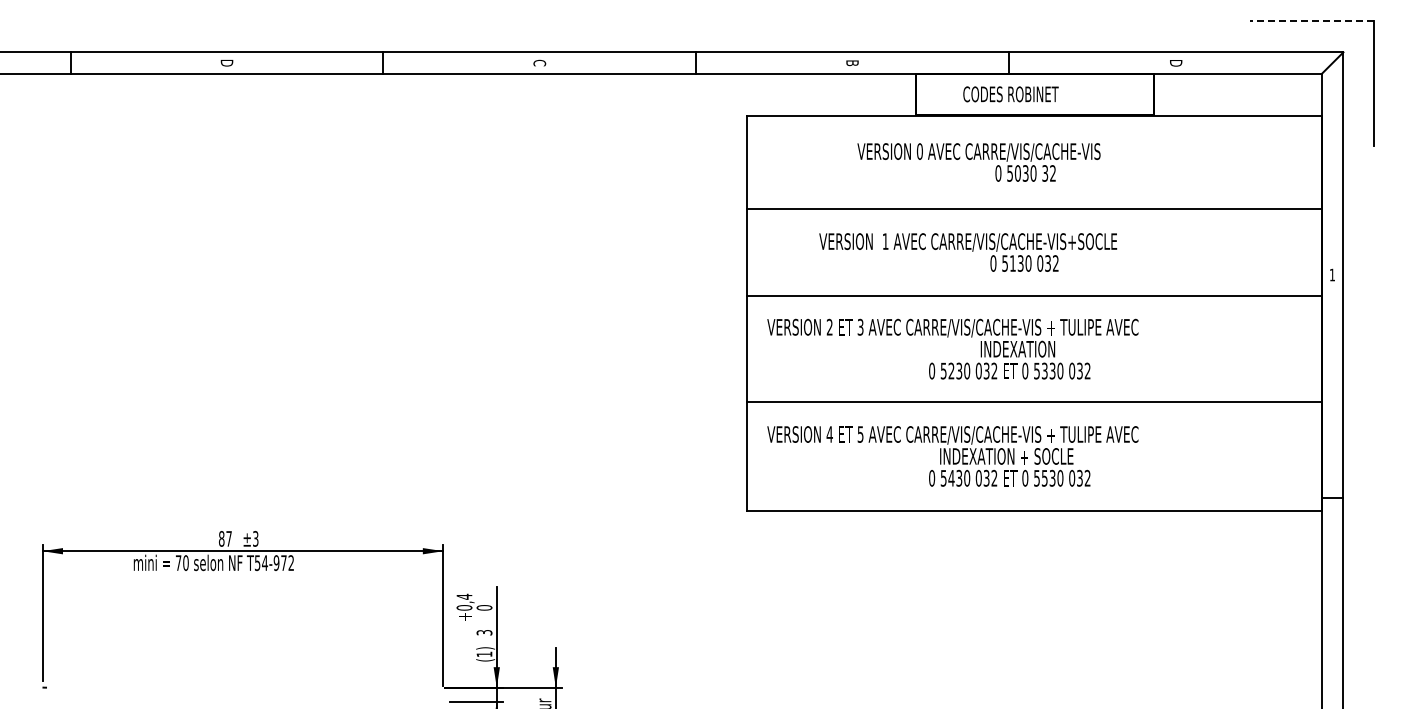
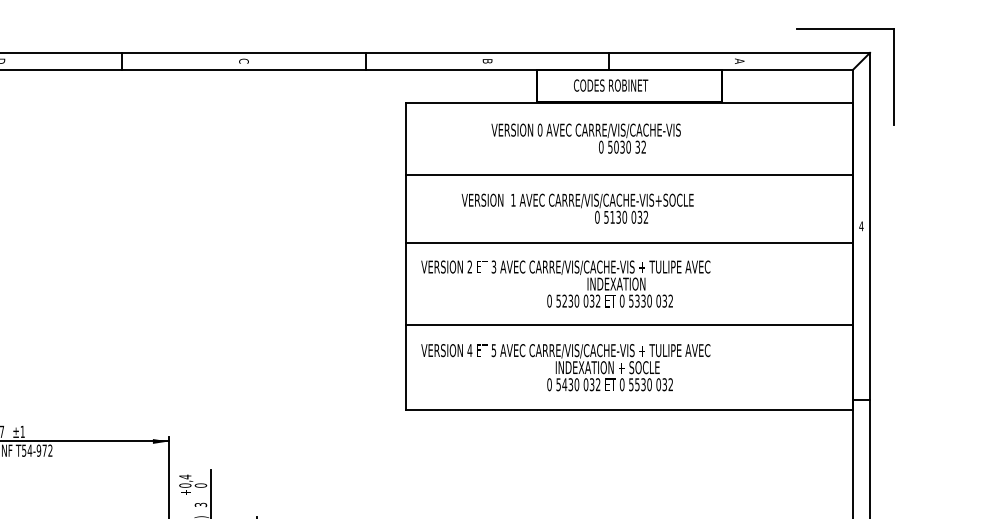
line: (1311, 21) -> (845, 28), dashed -> solid
text: (1176, 62) -> (740, 60), D -> A
text: (1332, 274) -> (861, 225), 1 -> 4
text: (255, 538) -> (22, 431), ±3 -> ±1

